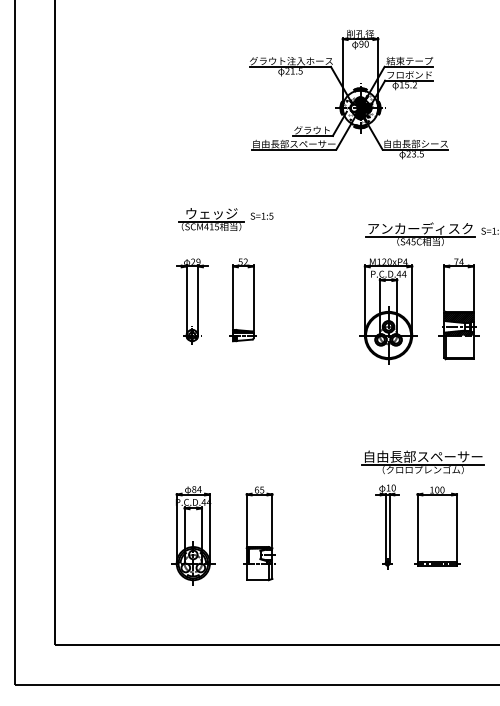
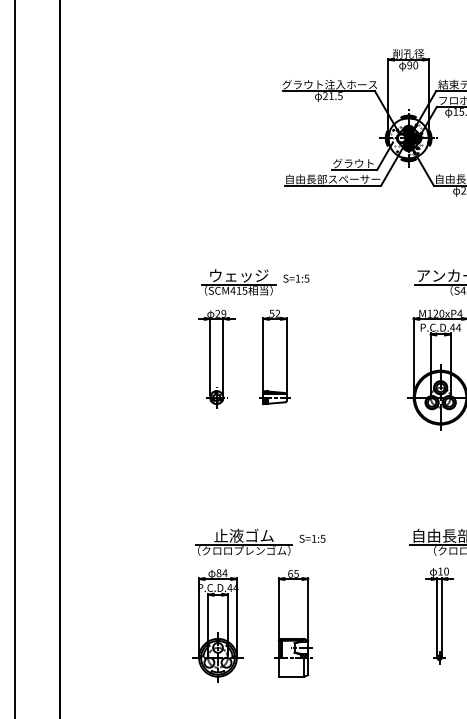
part: (225, 219) -> (254, 282), moved
part: (230, 462) -> (260, 542), added

